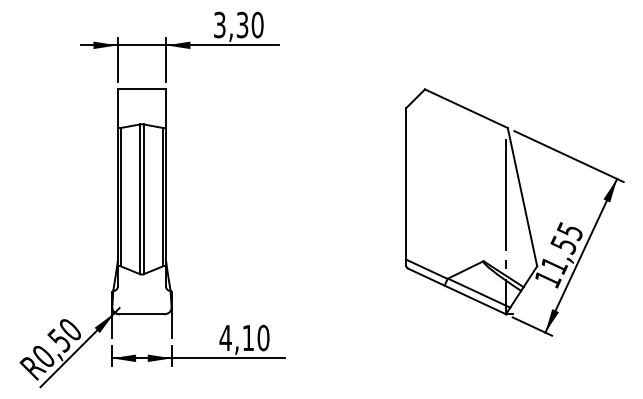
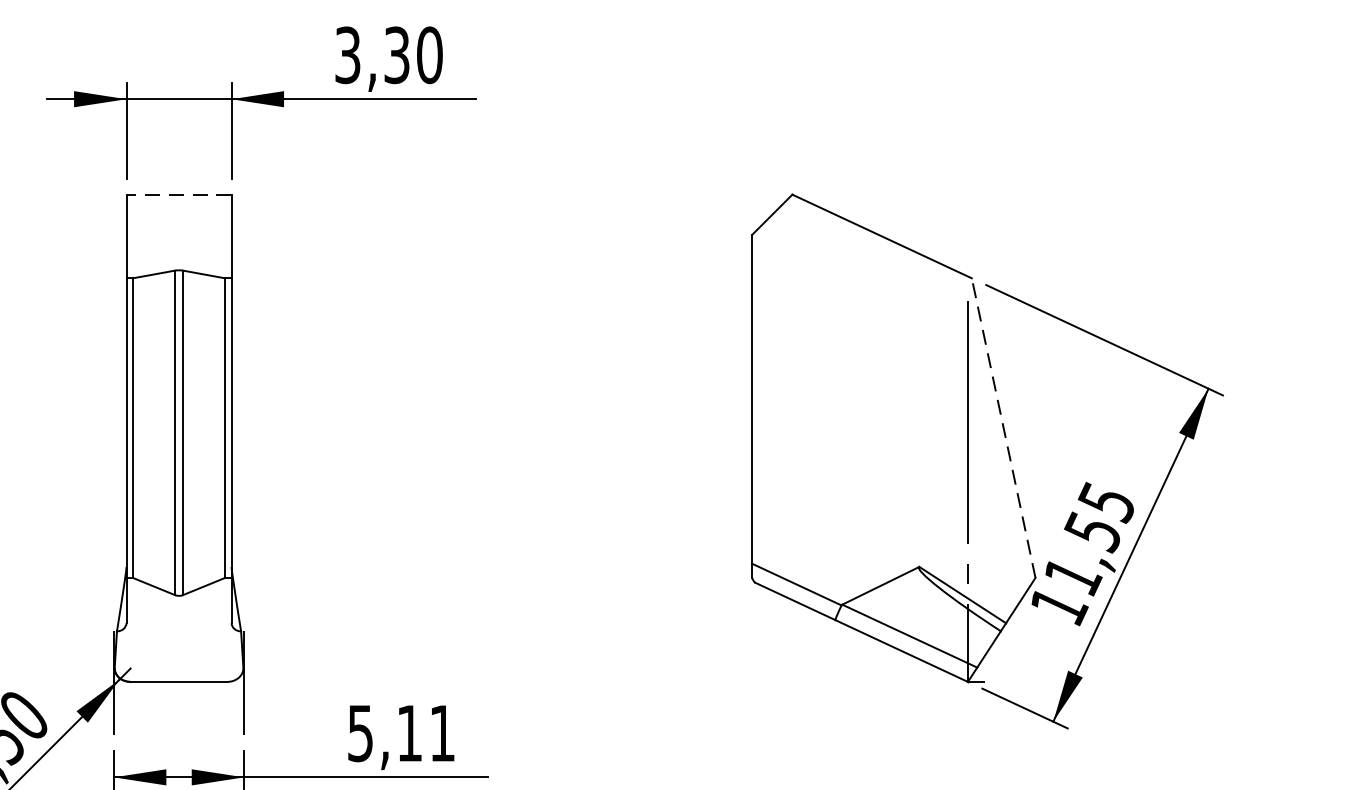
line: (141, 89) -> (178, 194), solid -> dashed
line: (522, 197) -> (1003, 428), solid -> dashed
text: (244, 337) -> (401, 732), 4,10 -> 5,11

